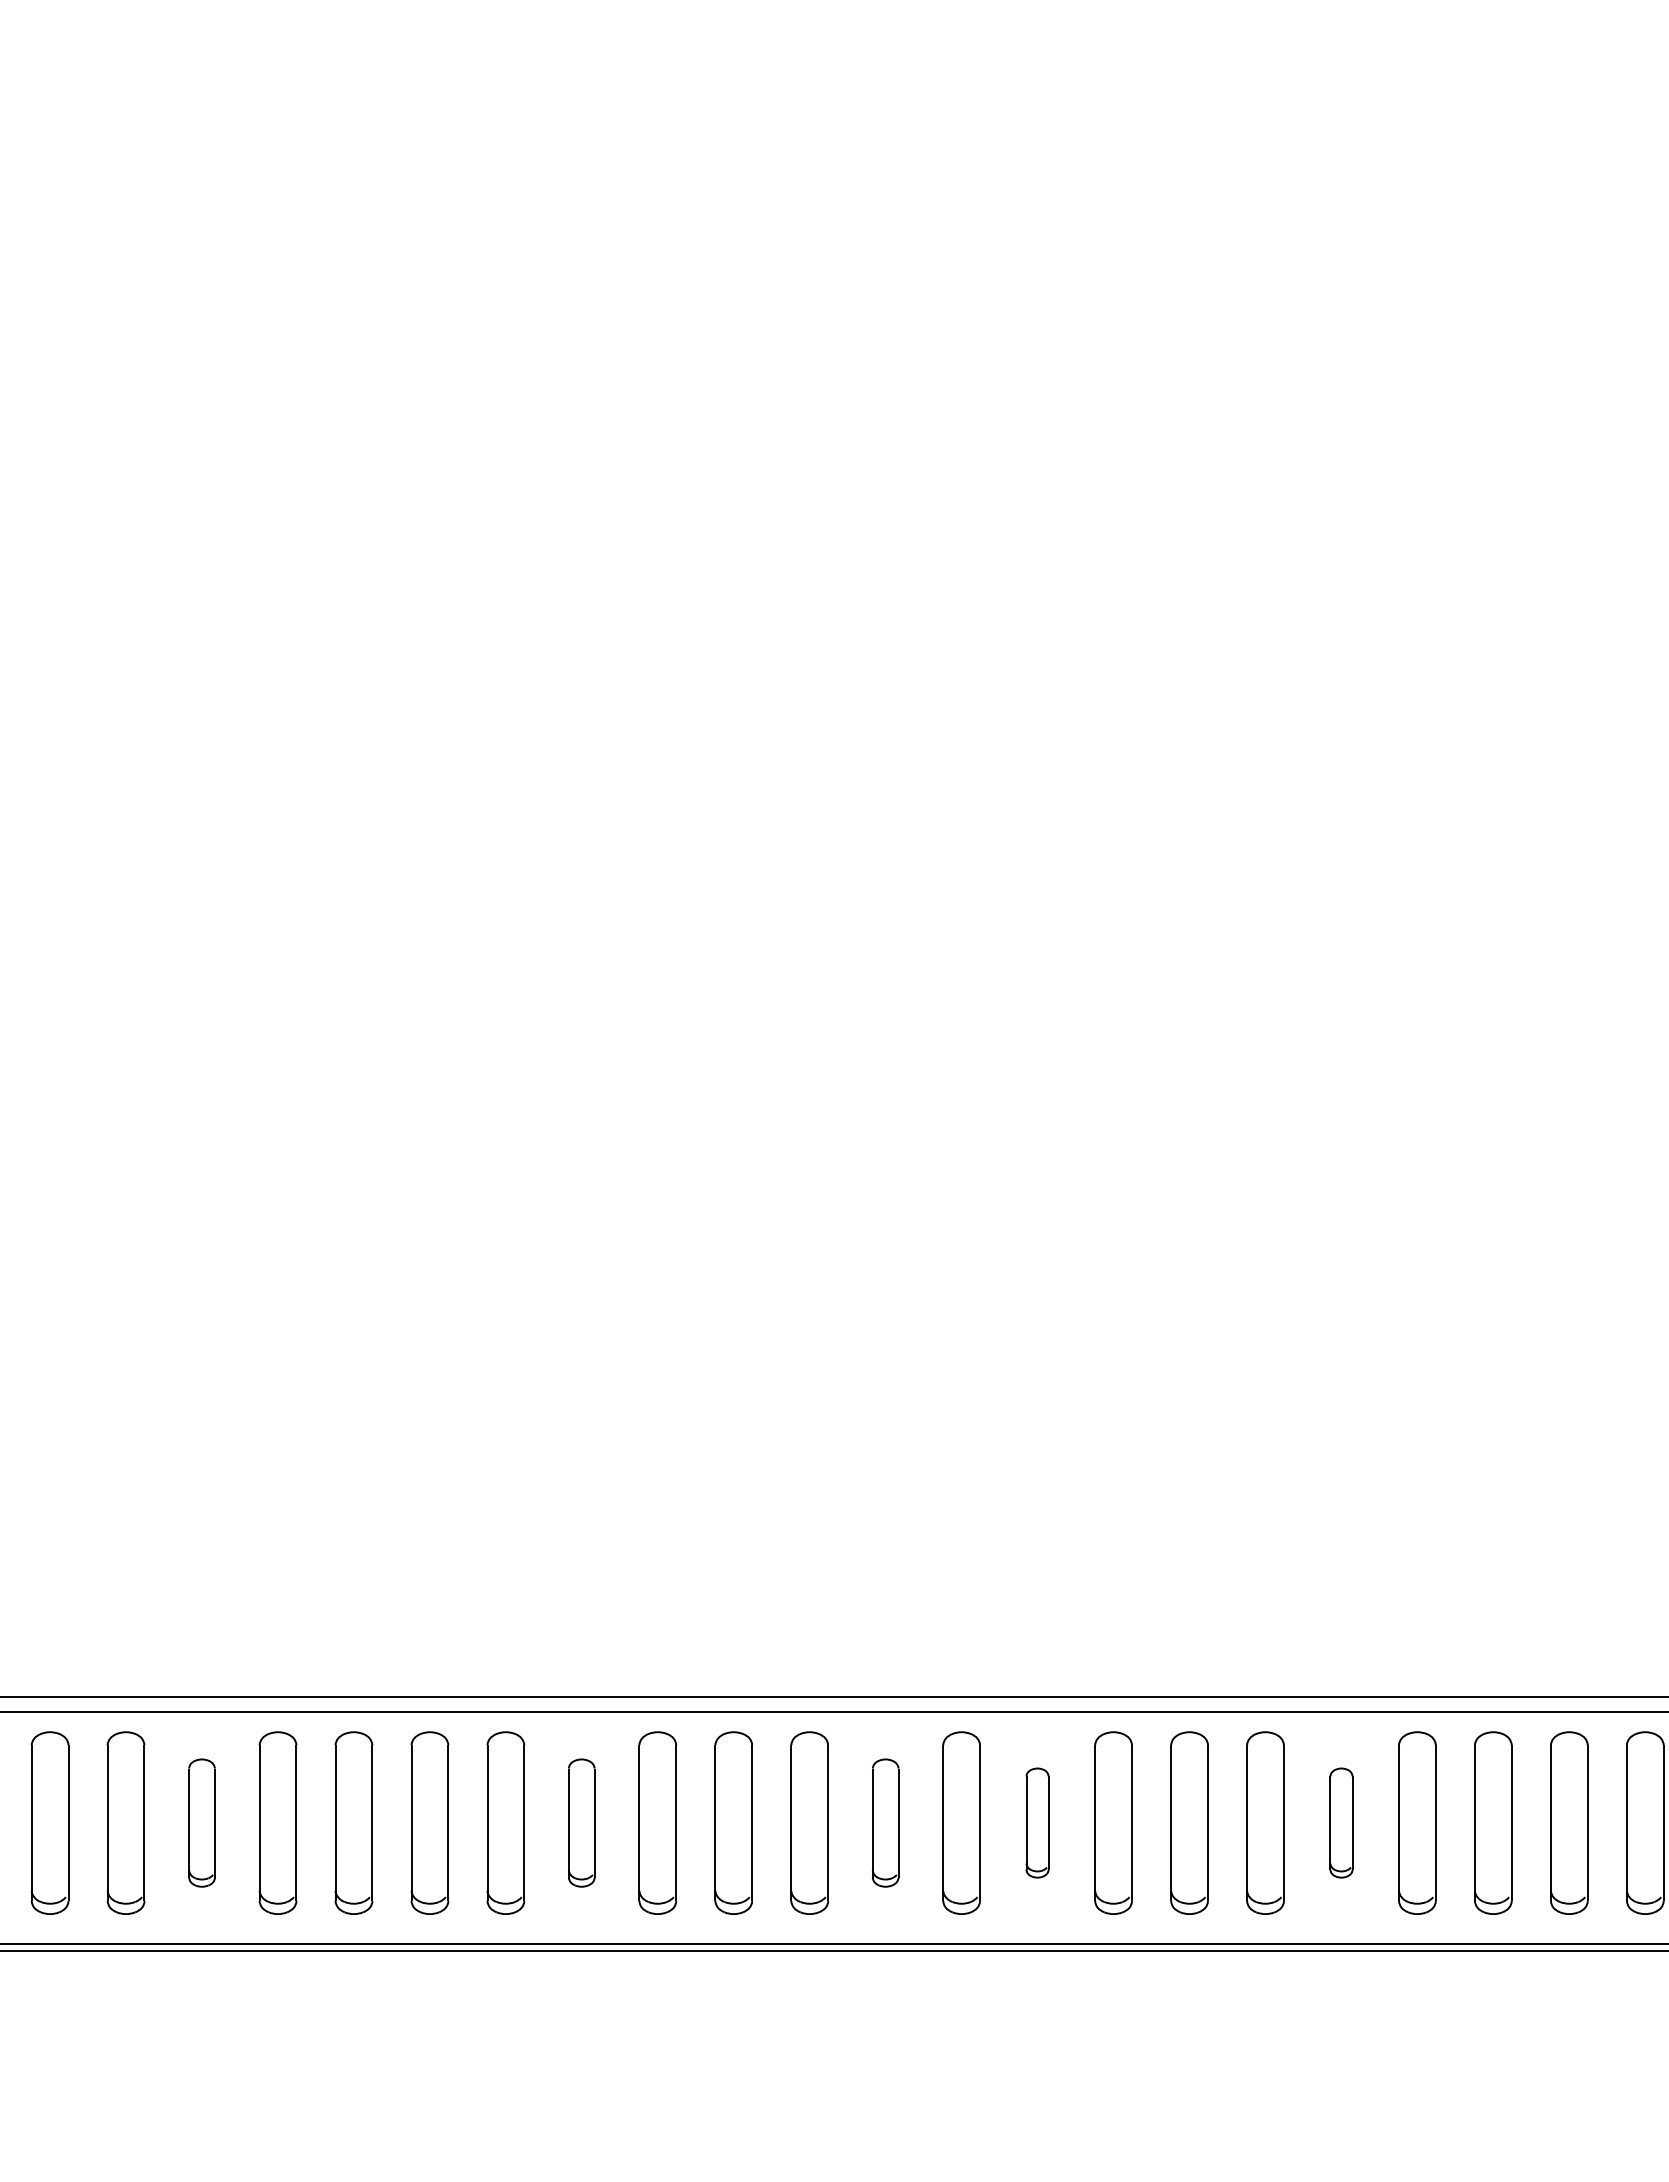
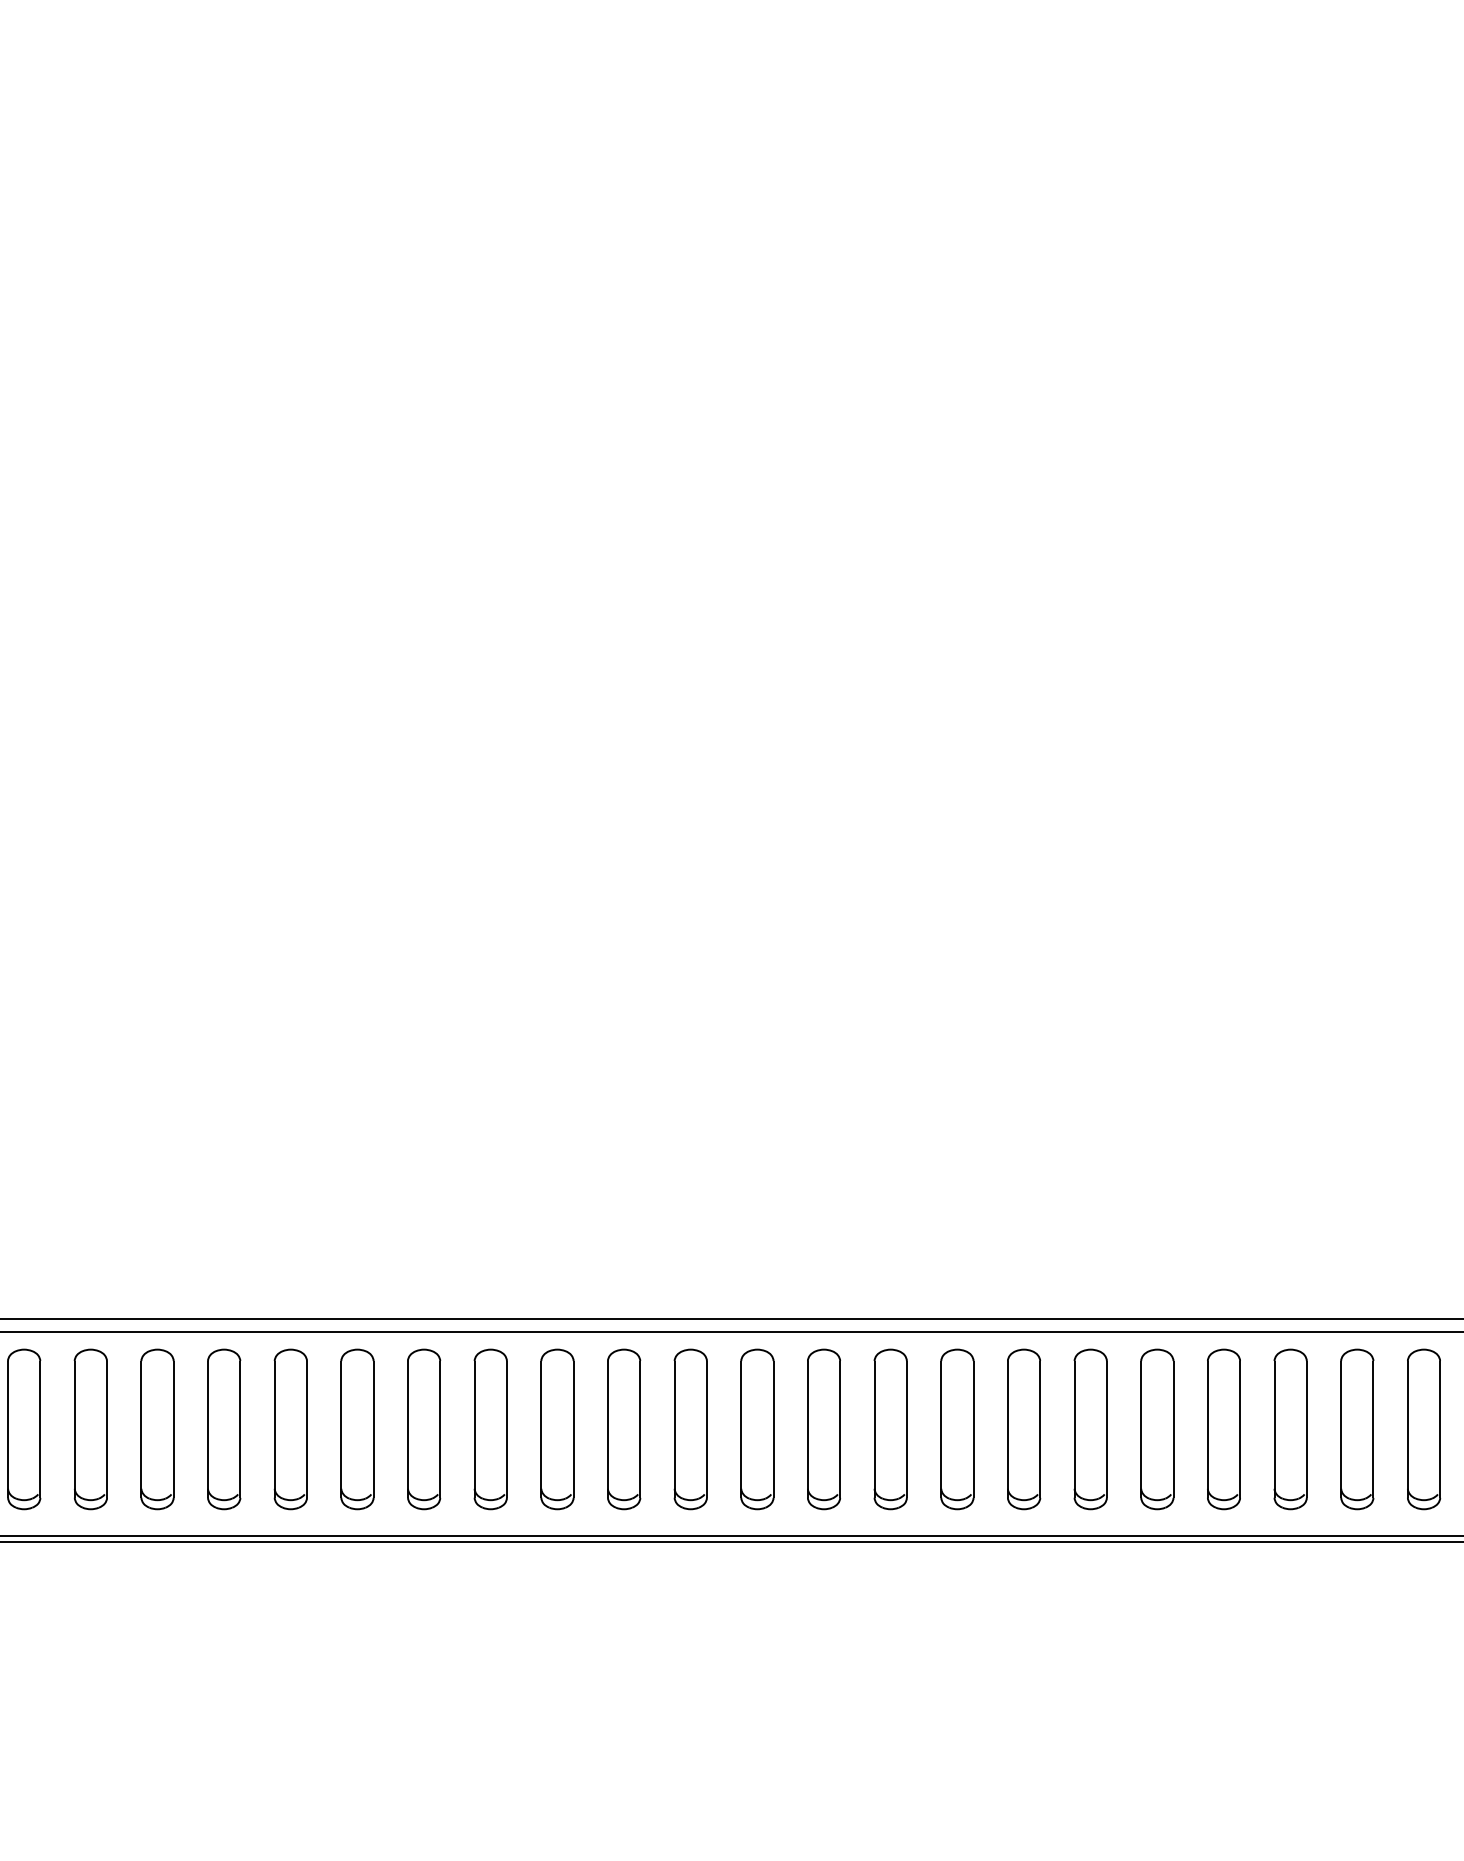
part: (201, 1822) -> (90, 1428), size x1.43
part: (581, 1822) -> (423, 1428), size x1.43
part: (885, 1822) -> (690, 1428), size x1.43
part: (1037, 1822) -> (823, 1428), size x1.67
part: (1341, 1822) -> (1090, 1428), size x1.67

